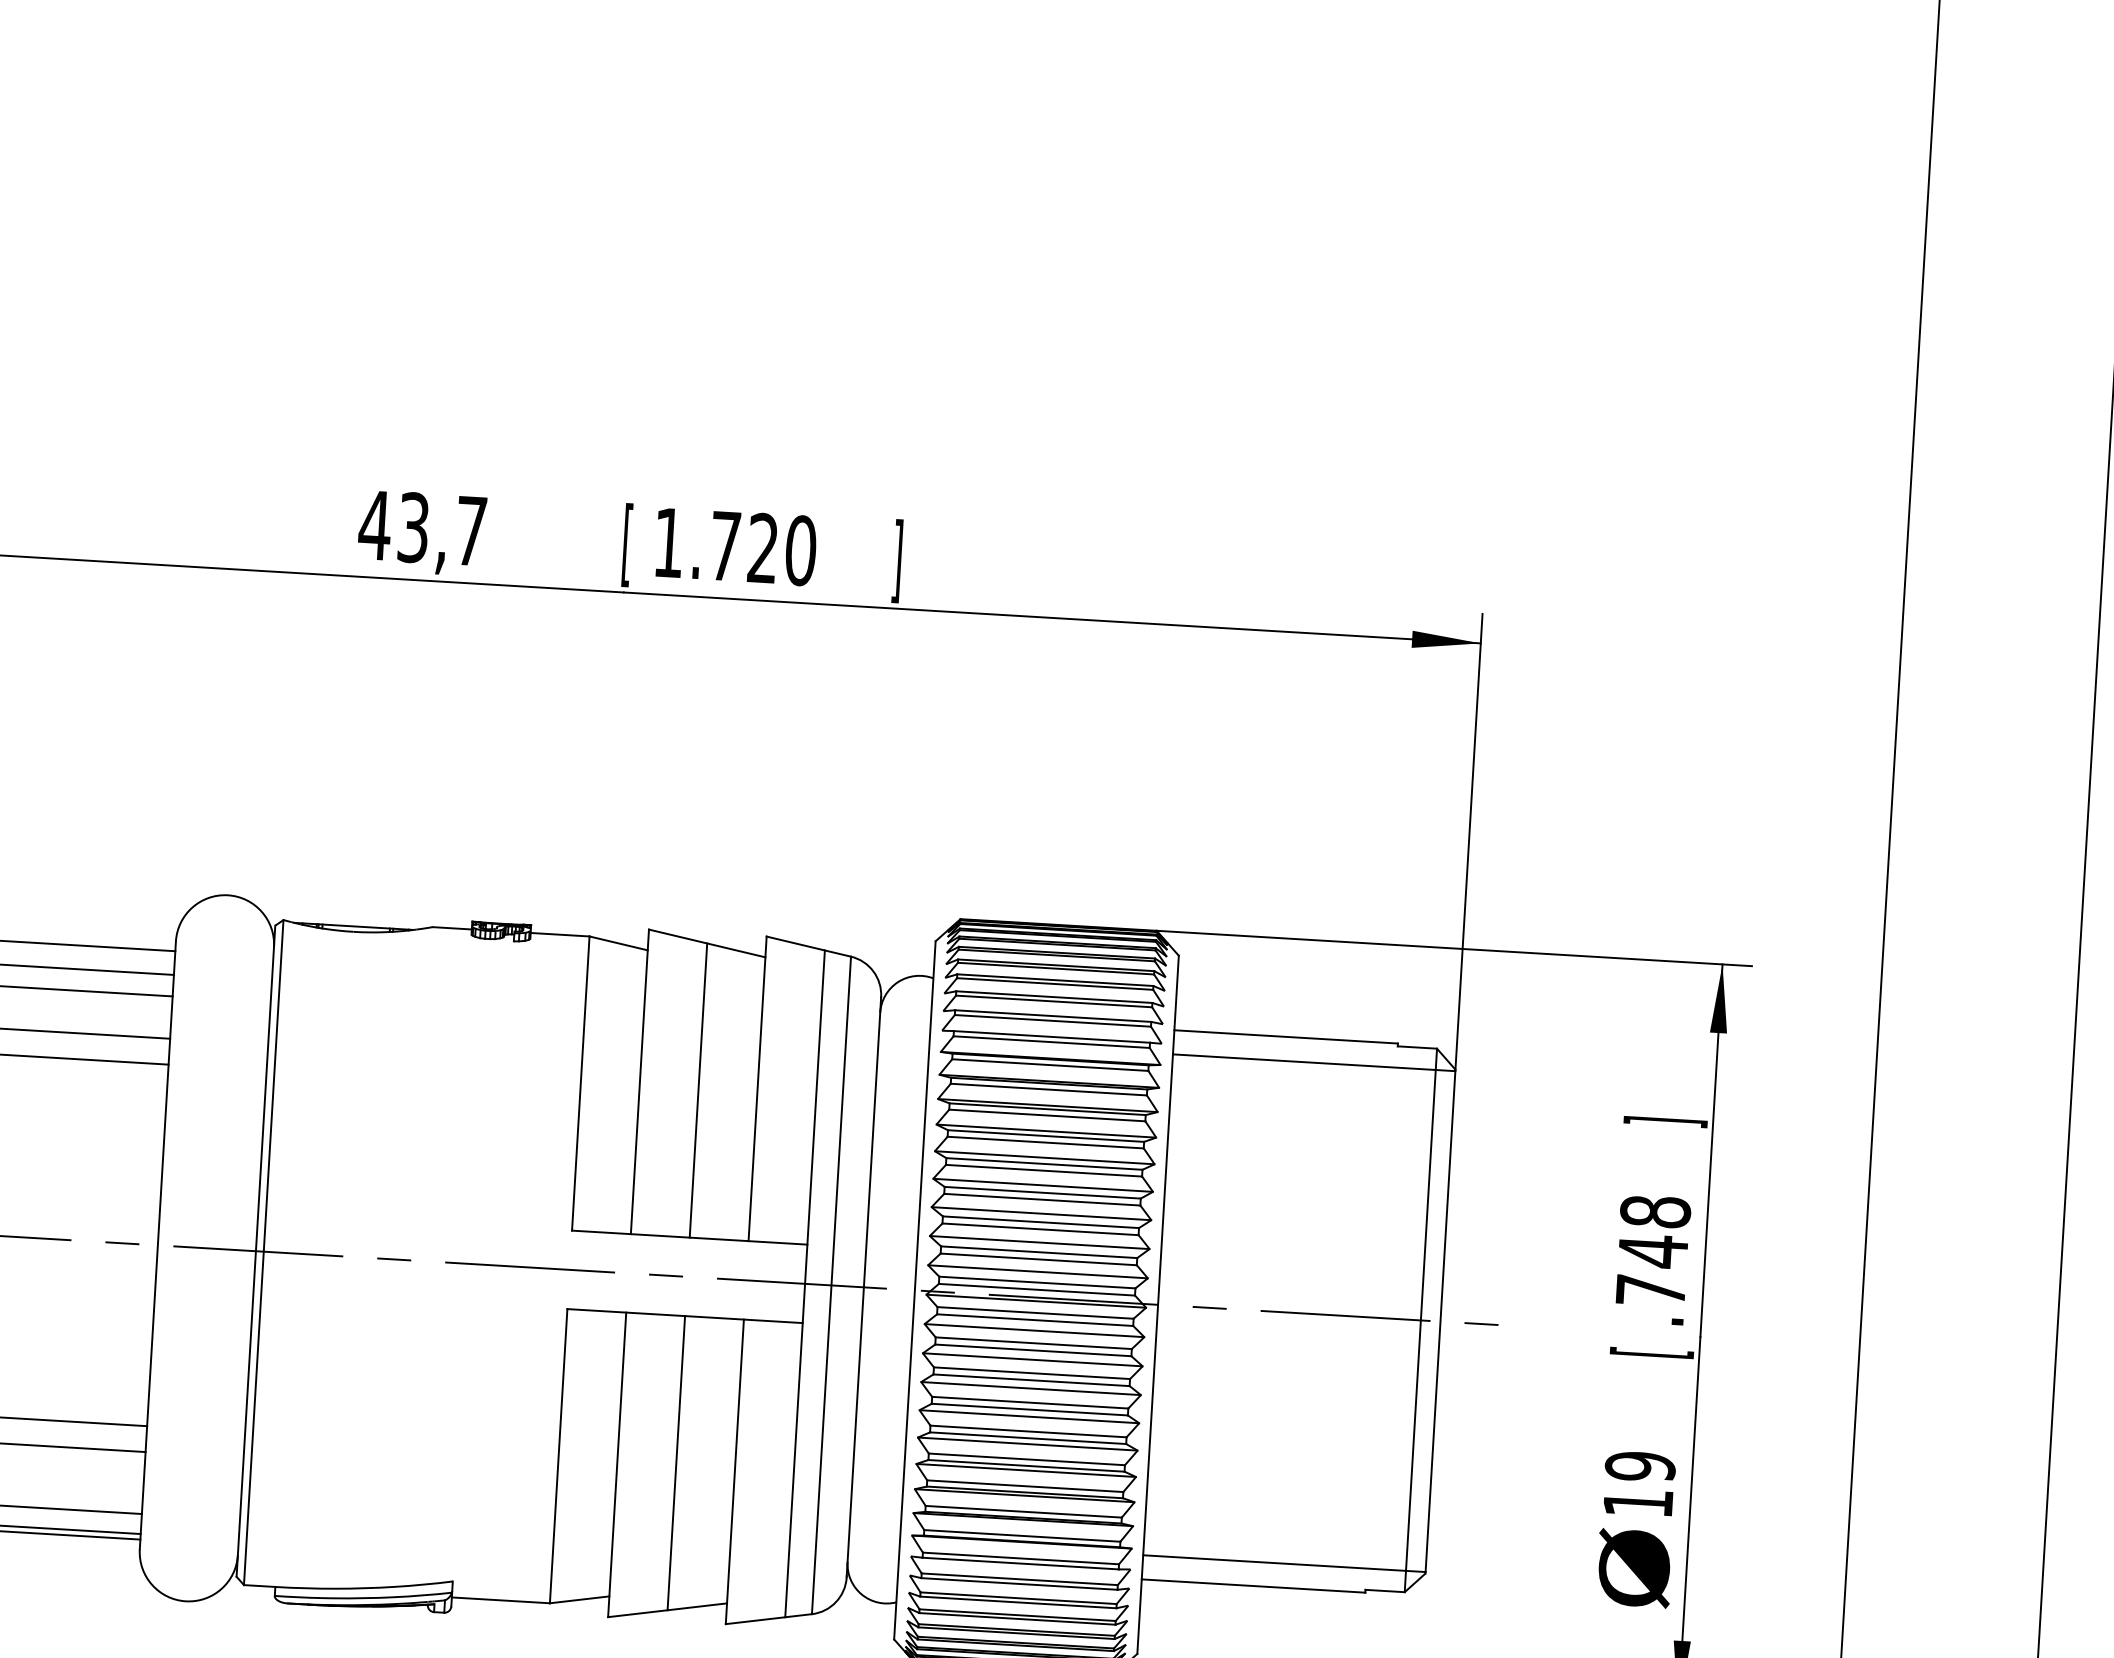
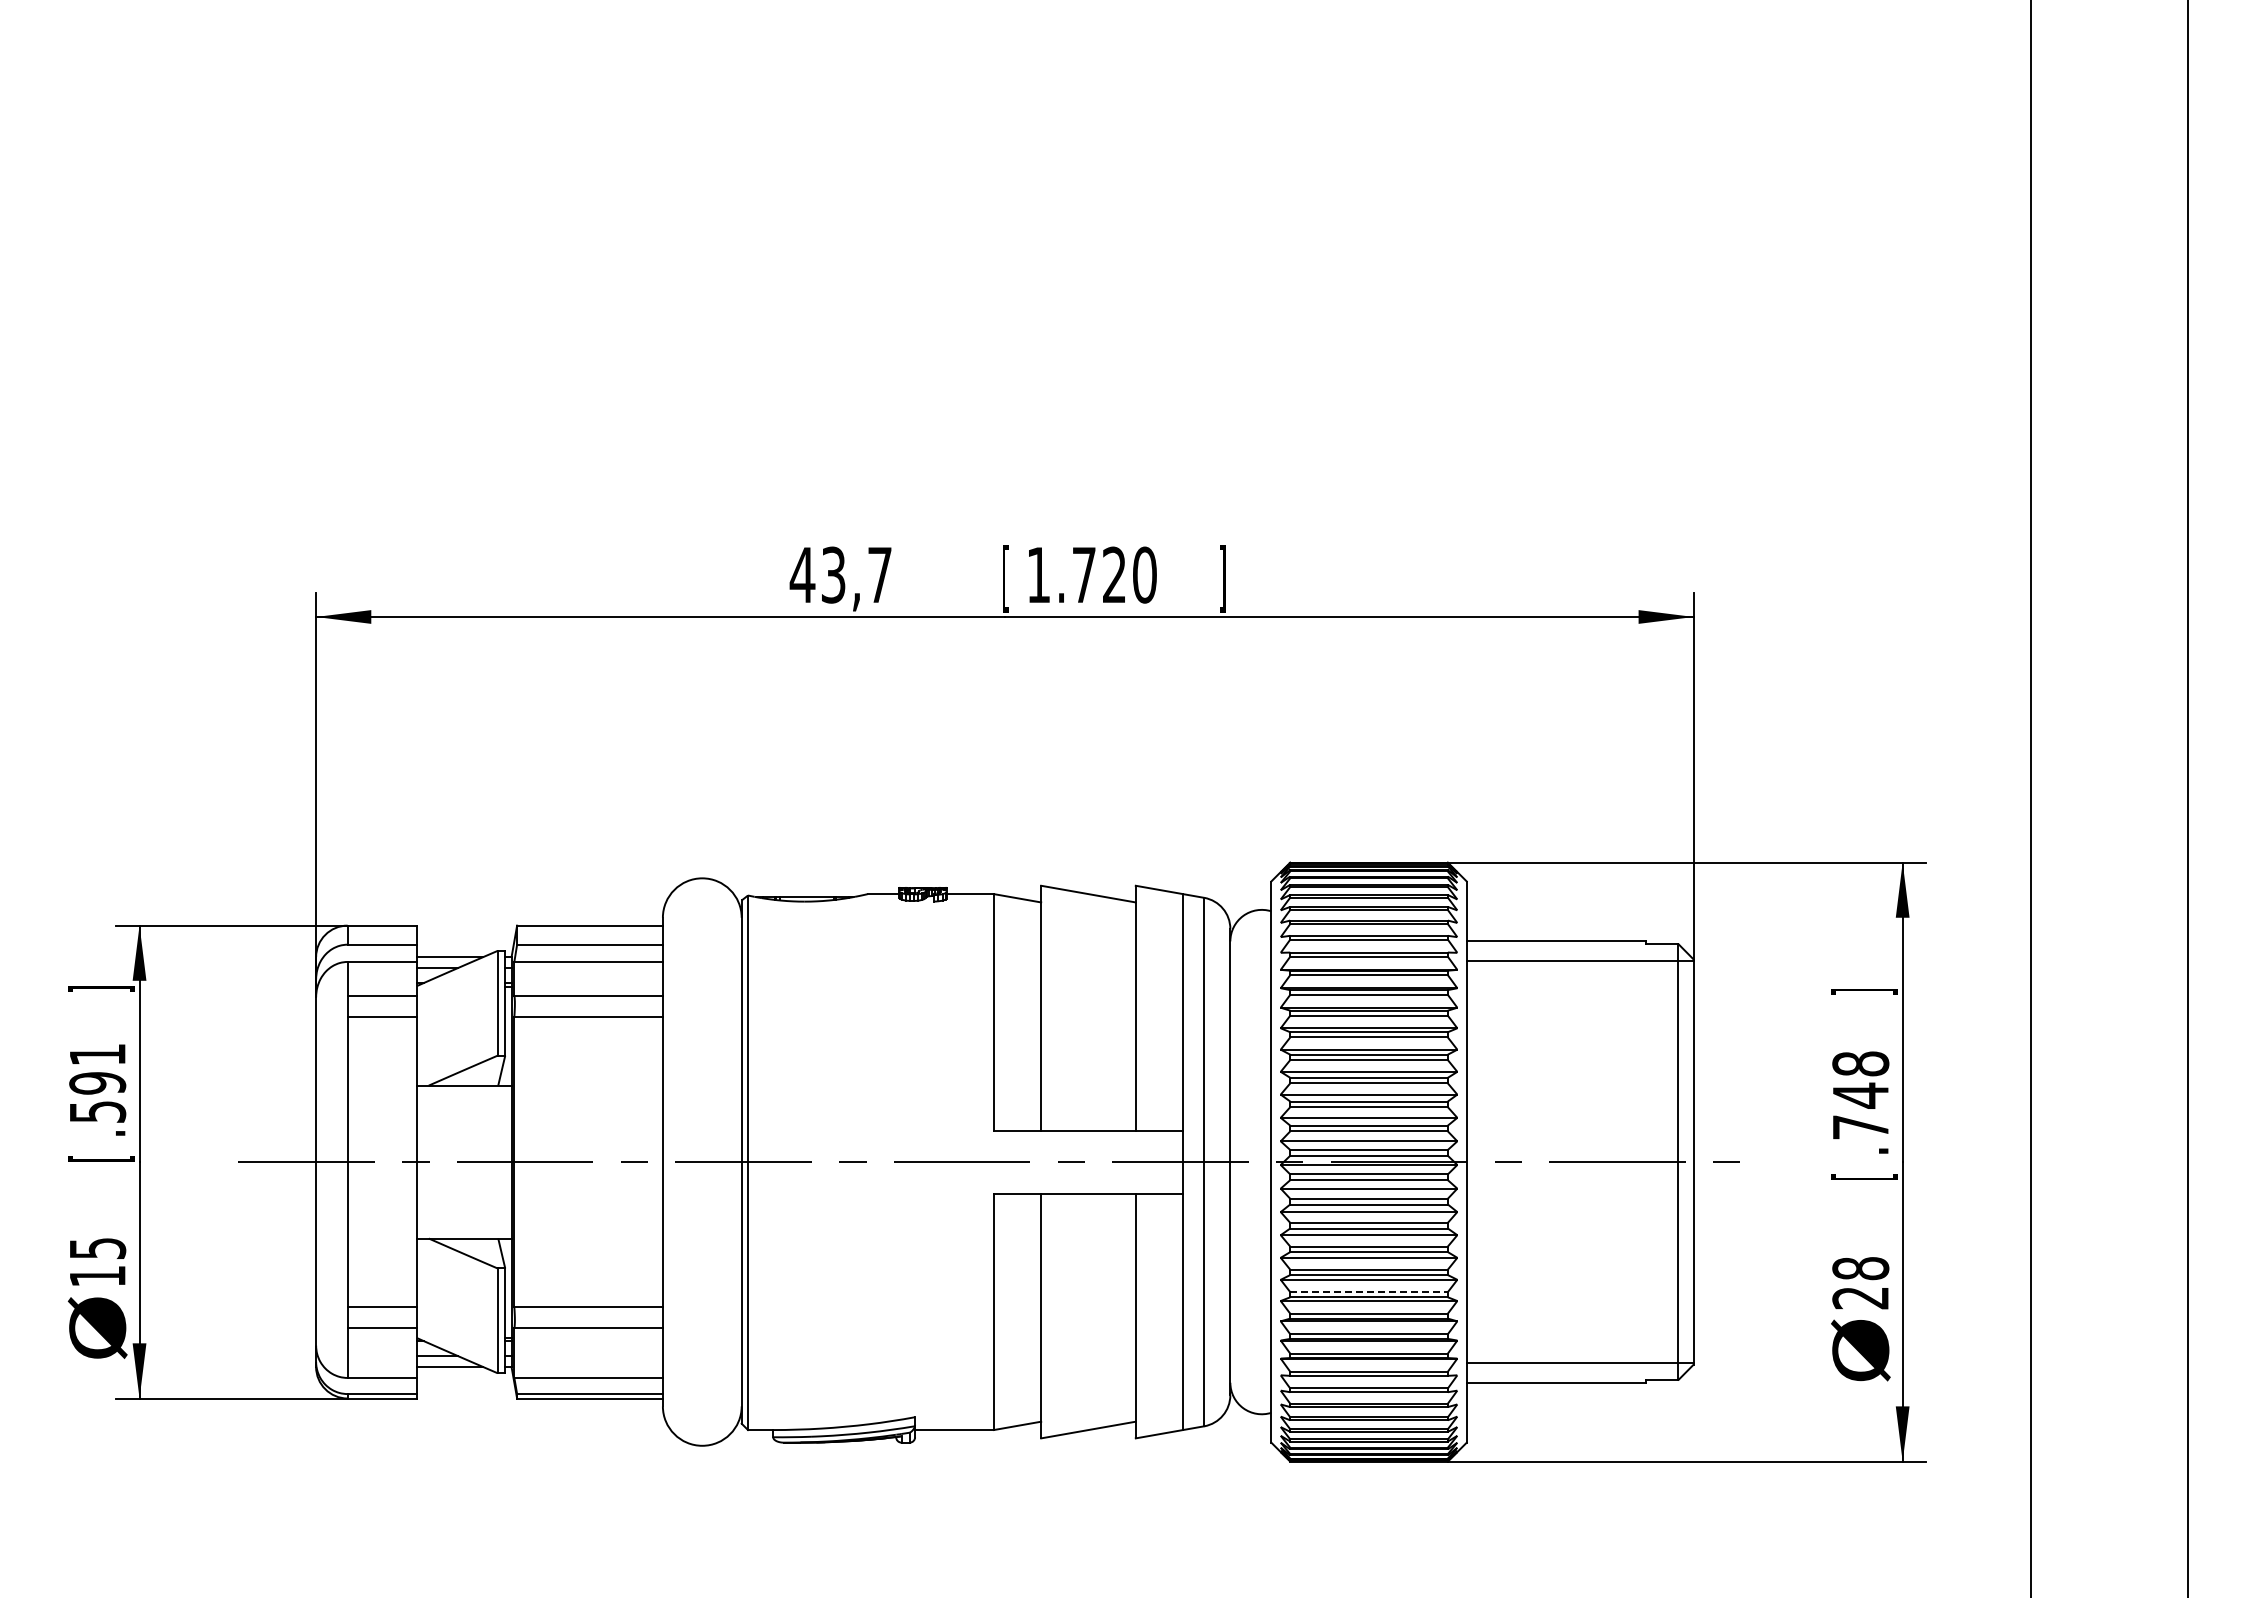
line: (698, 1090) -> (1088, 1012), removed
line: (1027, 1459) -> (1369, 1292), solid -> dashed
line: (676, 1462) -> (1088, 1311), removed
text: (1638, 1485) -> (1860, 1283), 19 -> 28

